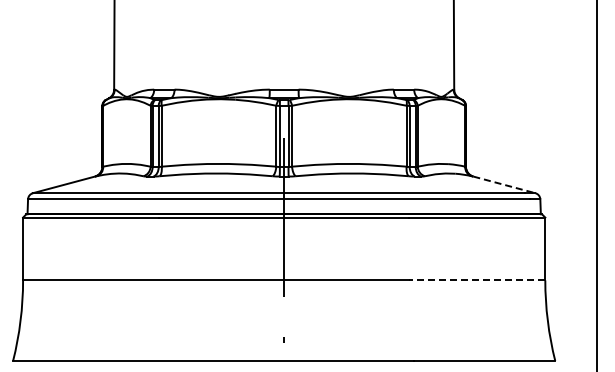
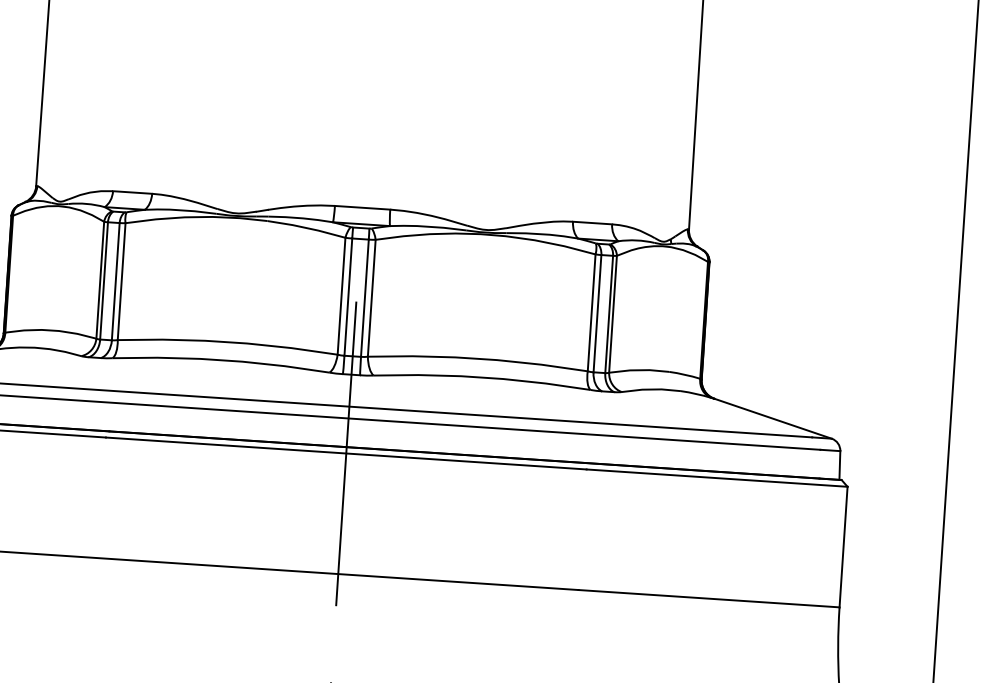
line: (504, 185) -> (773, 419), dashed -> solid
line: (477, 280) -> (709, 598), dashed -> solid

